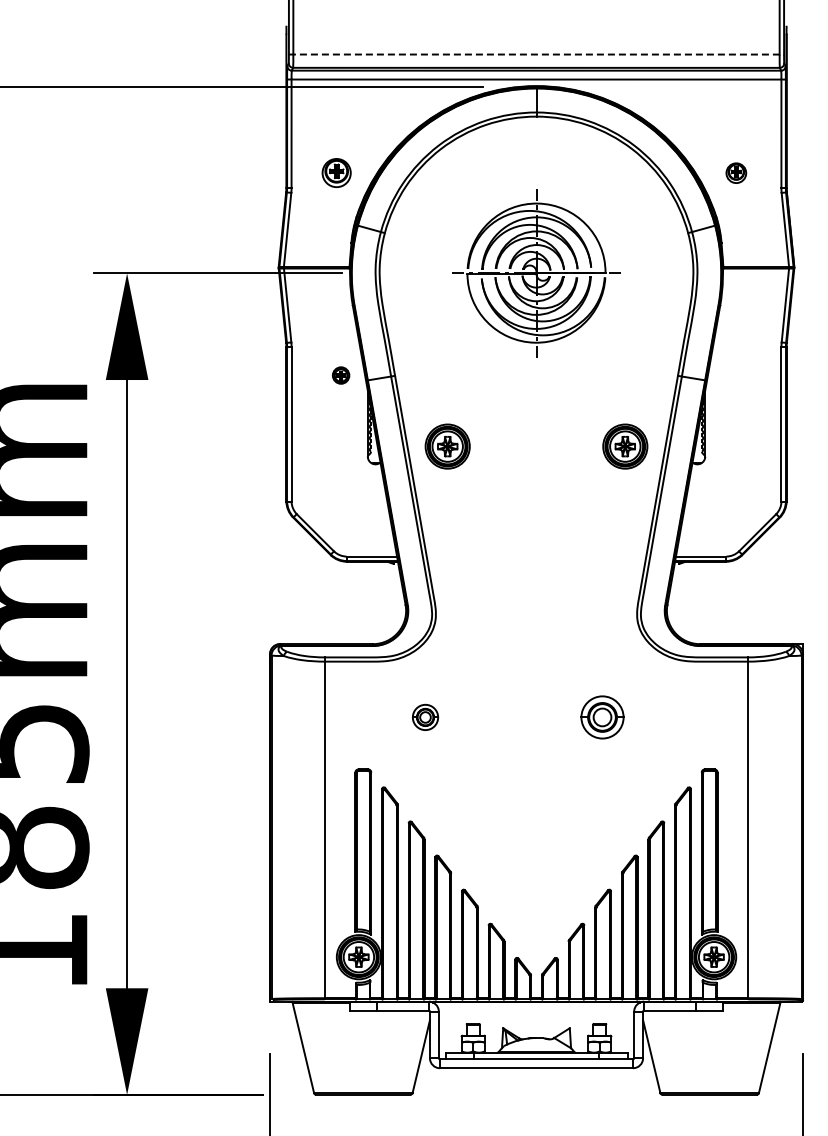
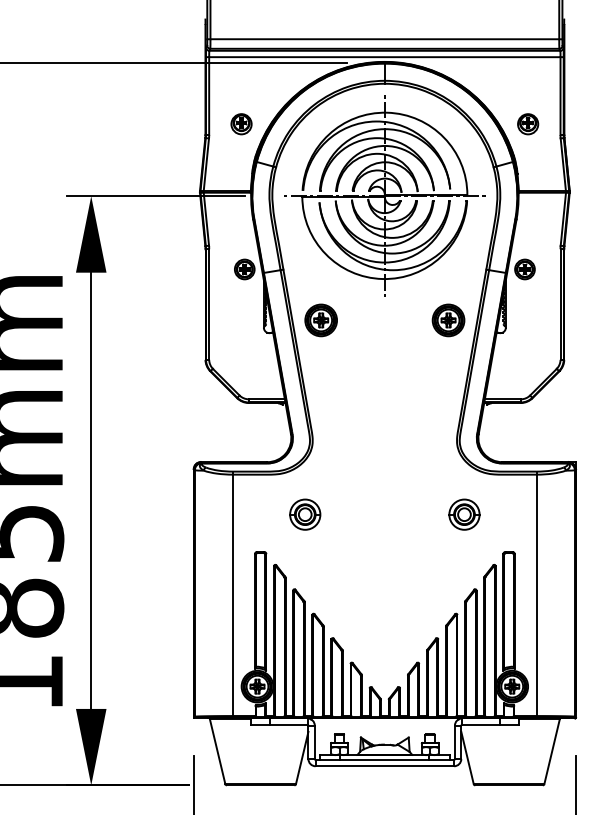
line: (536, 54) -> (384, 39), dashed -> solid
part: (736, 173) -> (528, 124), size x1.43
part: (536, 273) -> (384, 196), size x1.67
part: (340, 375) -> (244, 269), size x1.67
part: (731, 375) -> (524, 269), added
part: (425, 717) -> (305, 514), size x1.67
part: (602, 717) -> (464, 514), moved

